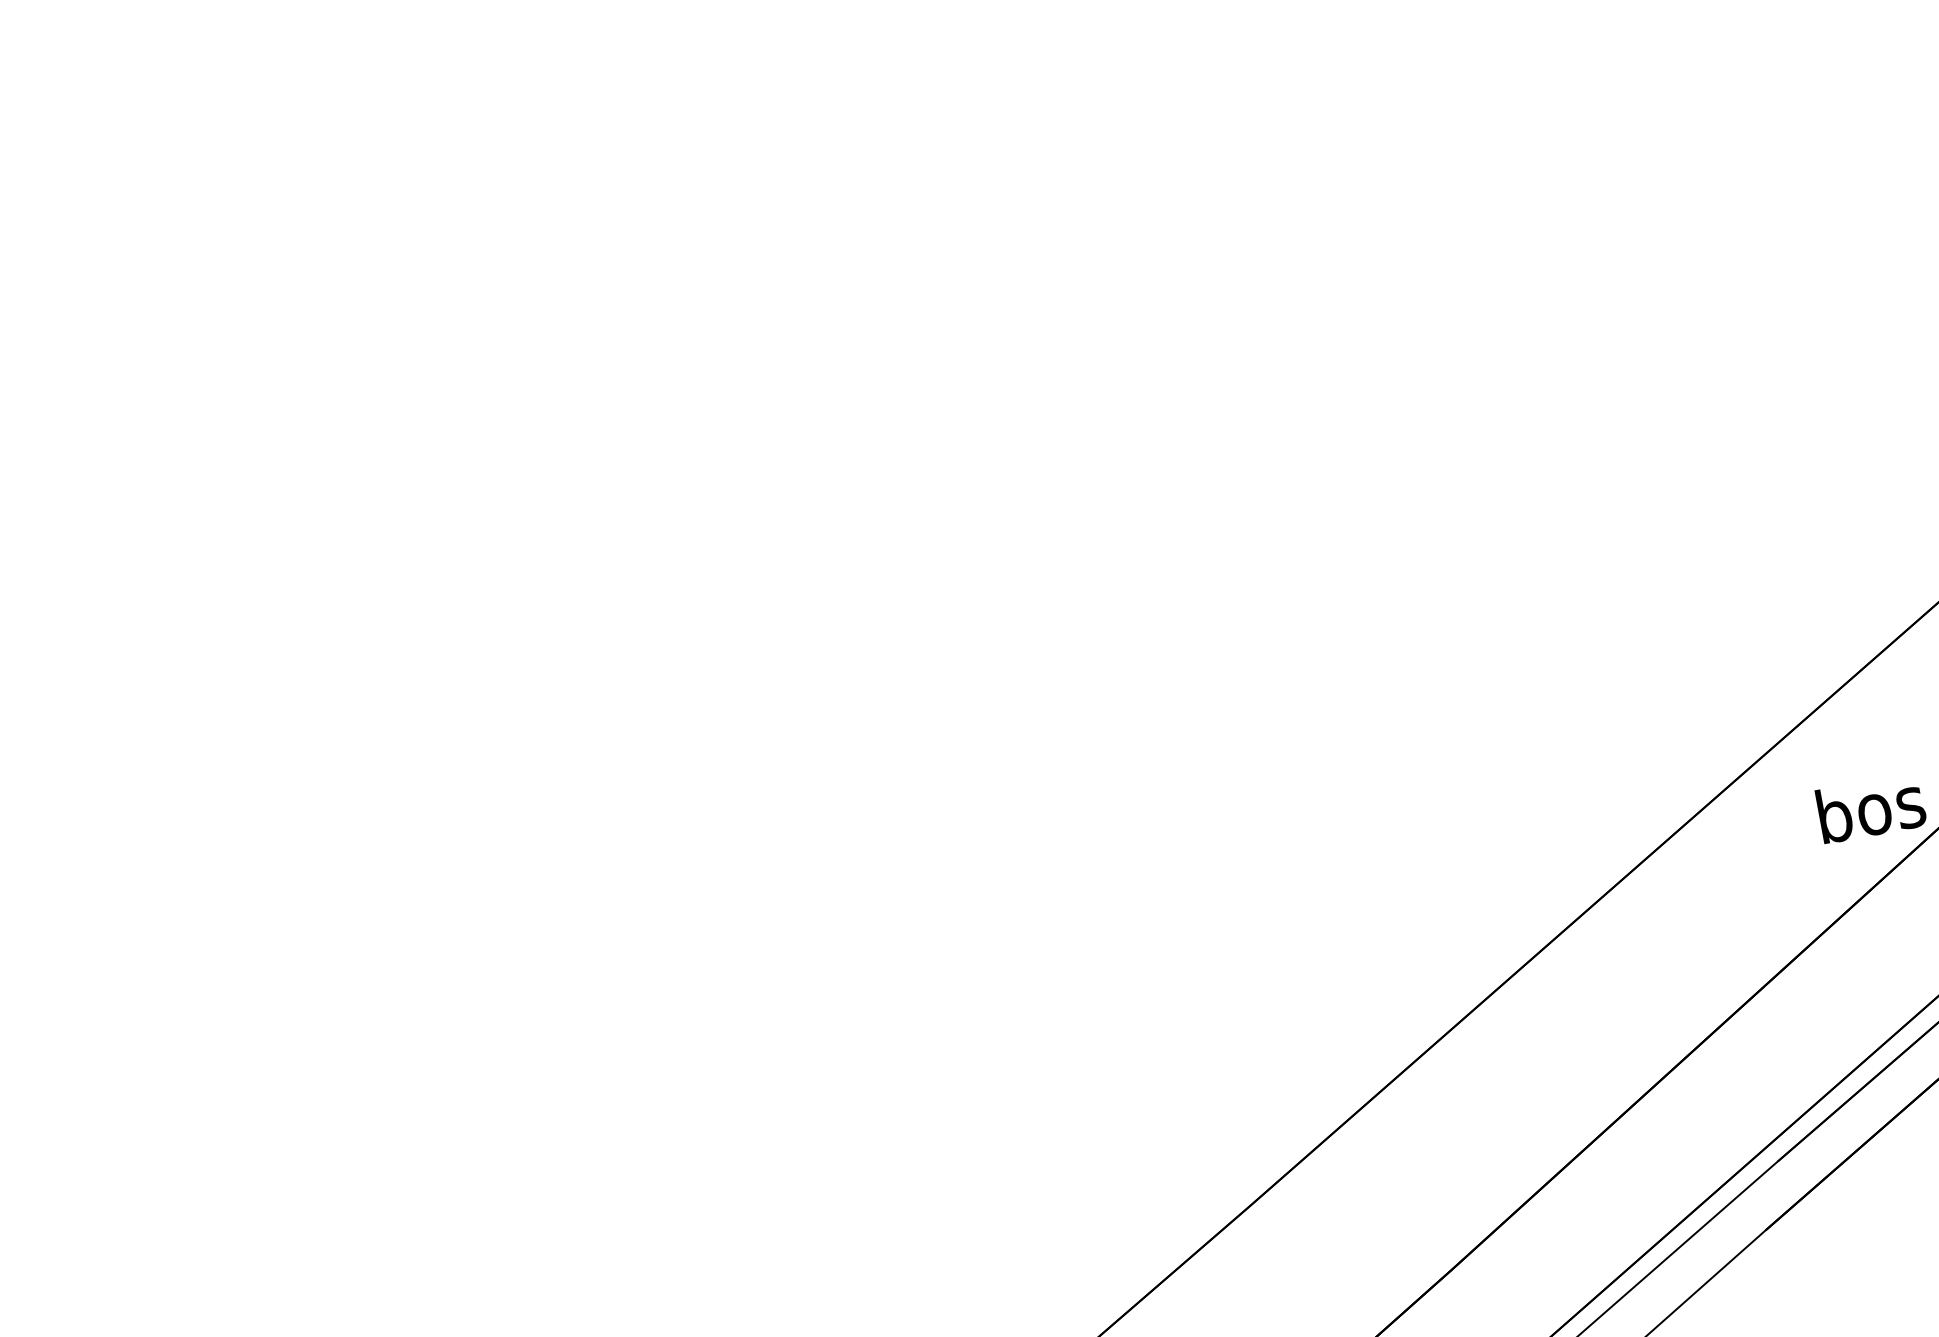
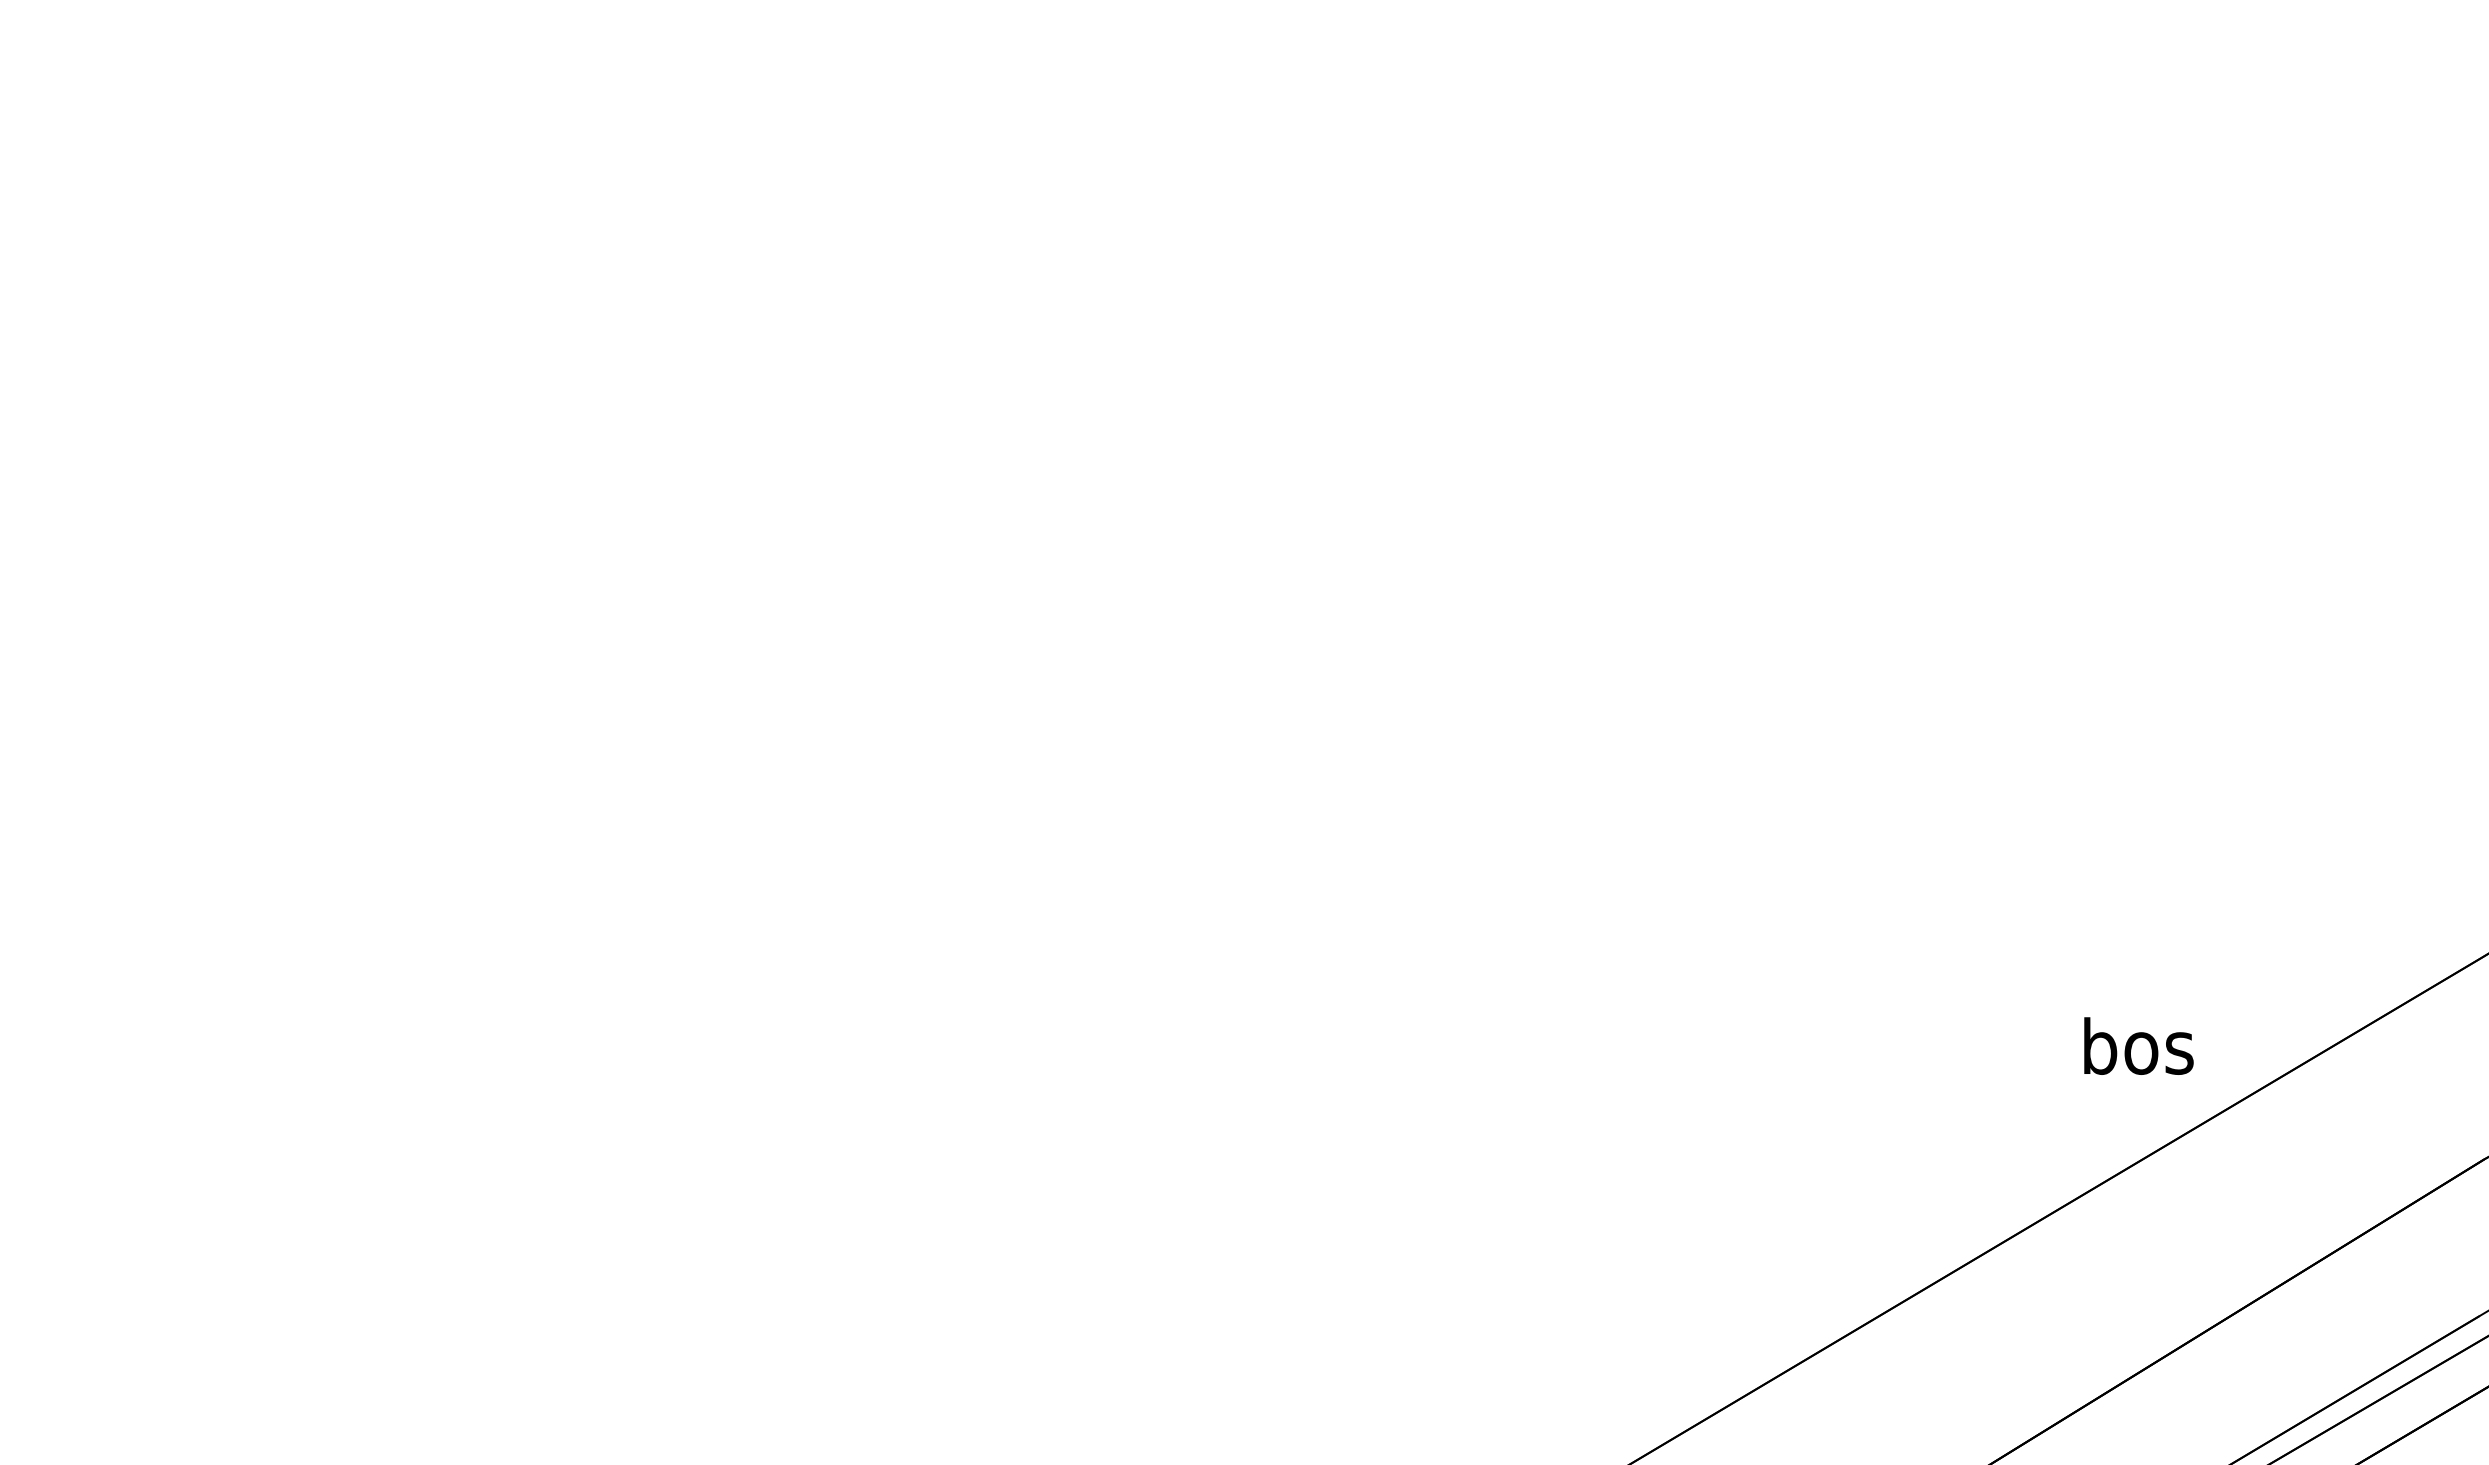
text: (1870, 807) -> (2138, 1045), moved

